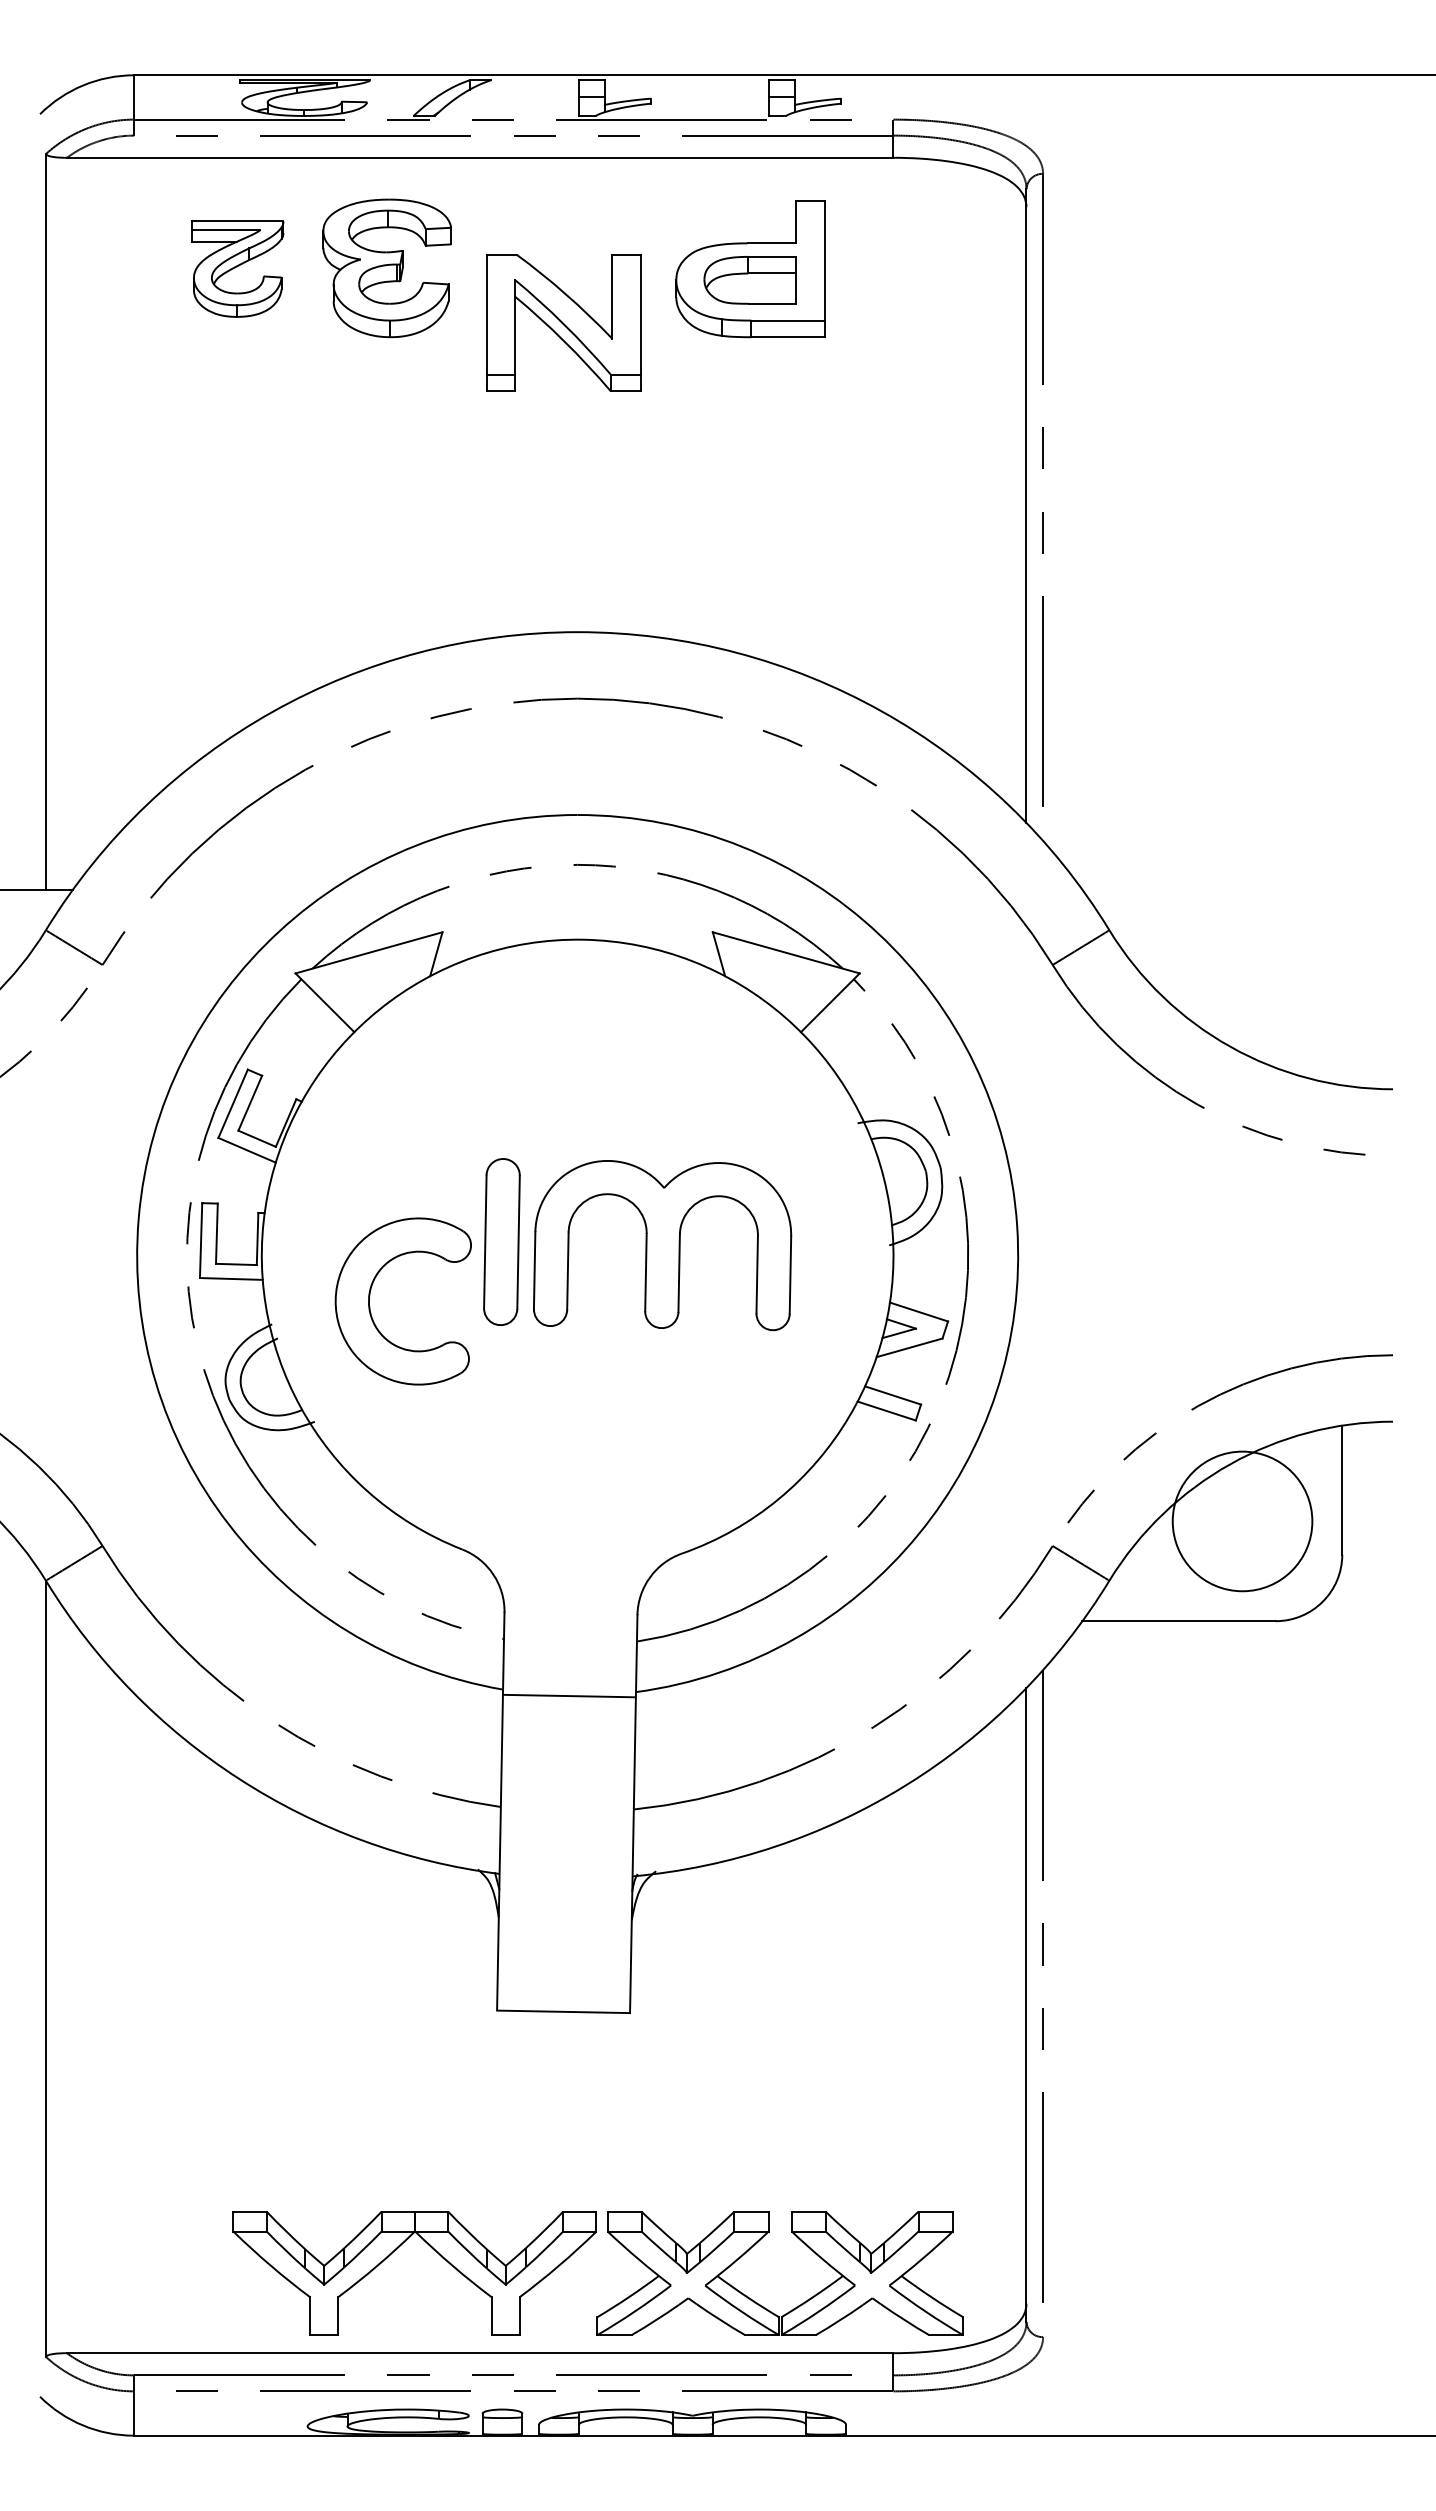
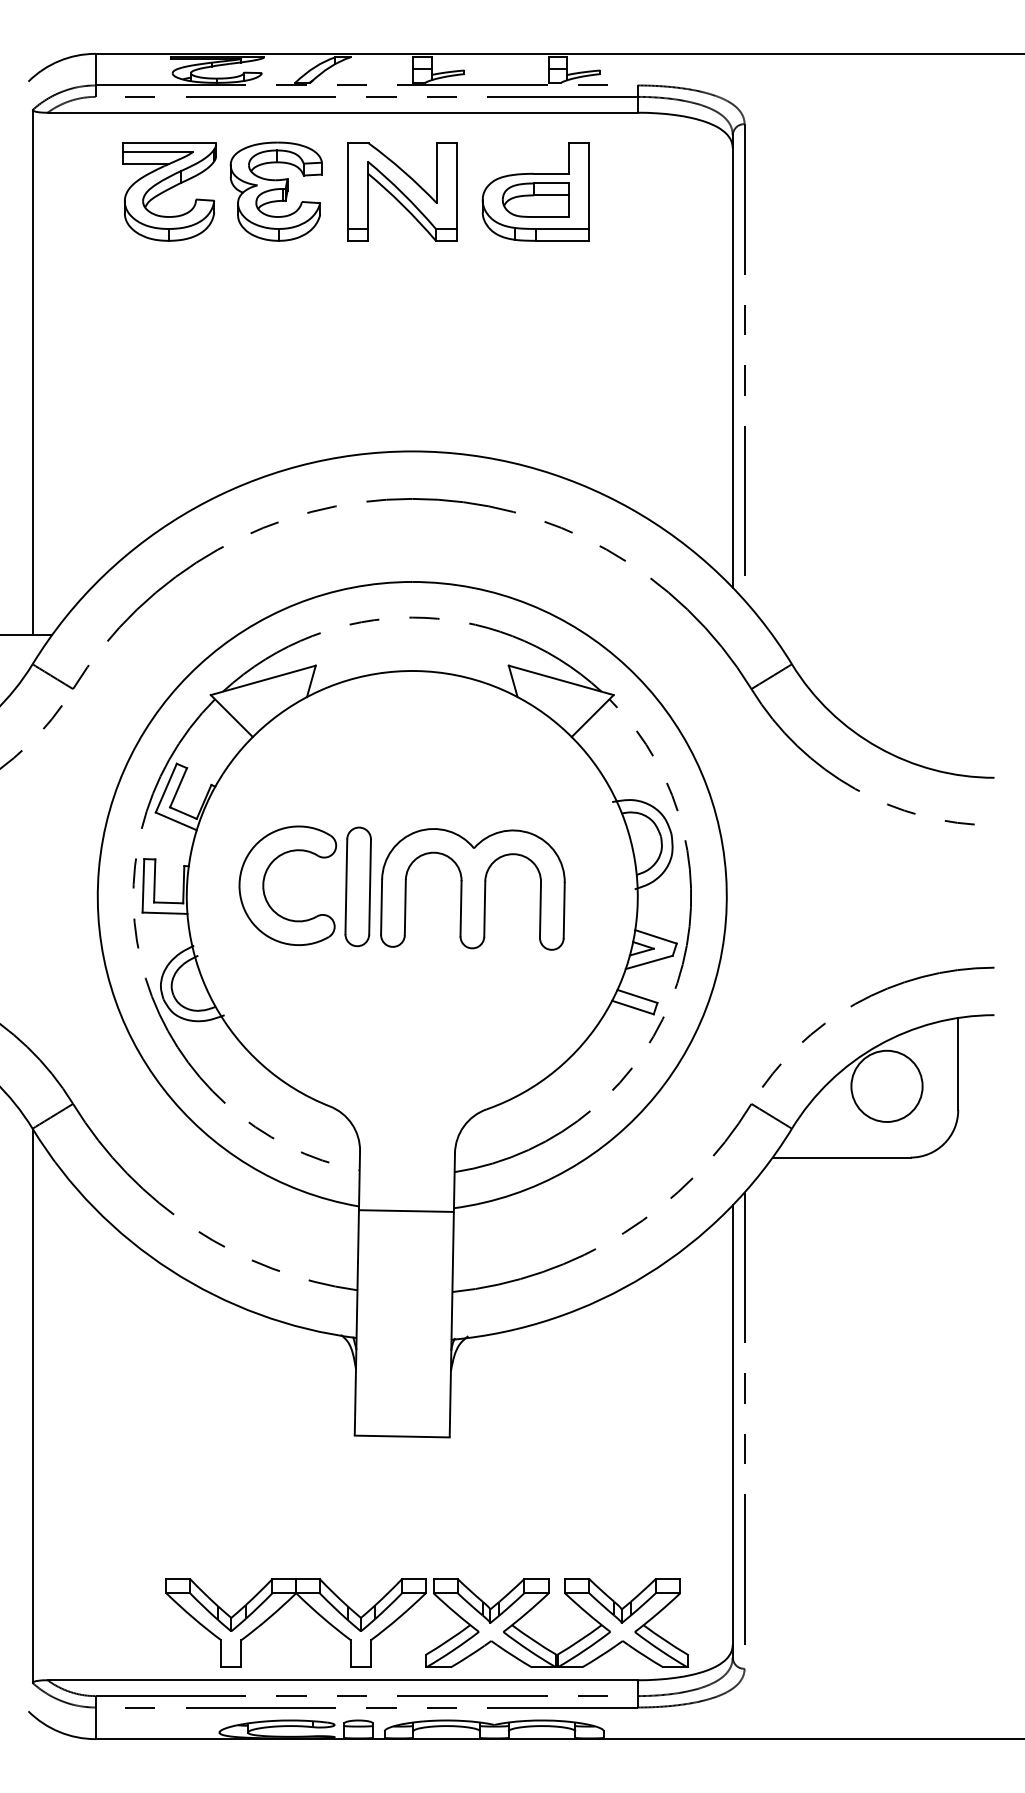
part: (237, 269) -> (169, 192), size x1.43
part: (563, 322) -> (402, 191), moved
part: (370, 1306) -> (264, 889), moved
circle: (1242, 1521) -> (886, 1086), size x0.71

